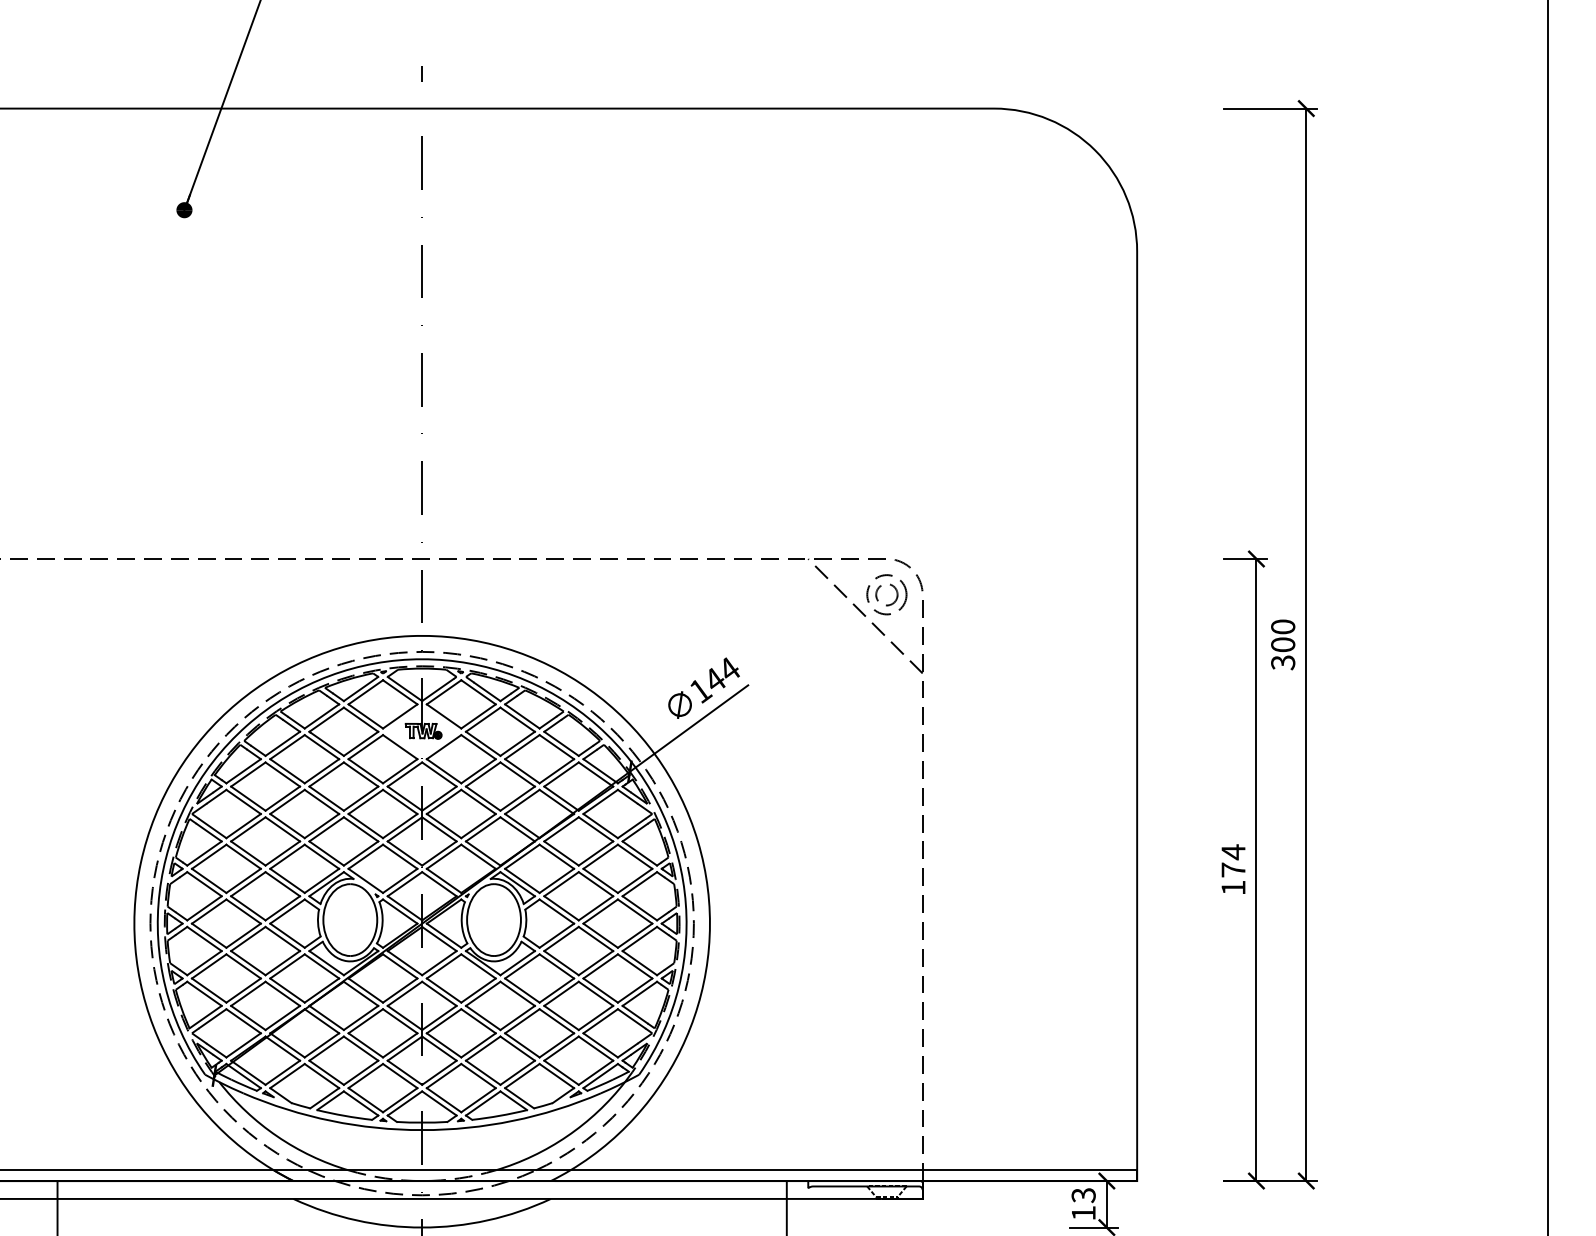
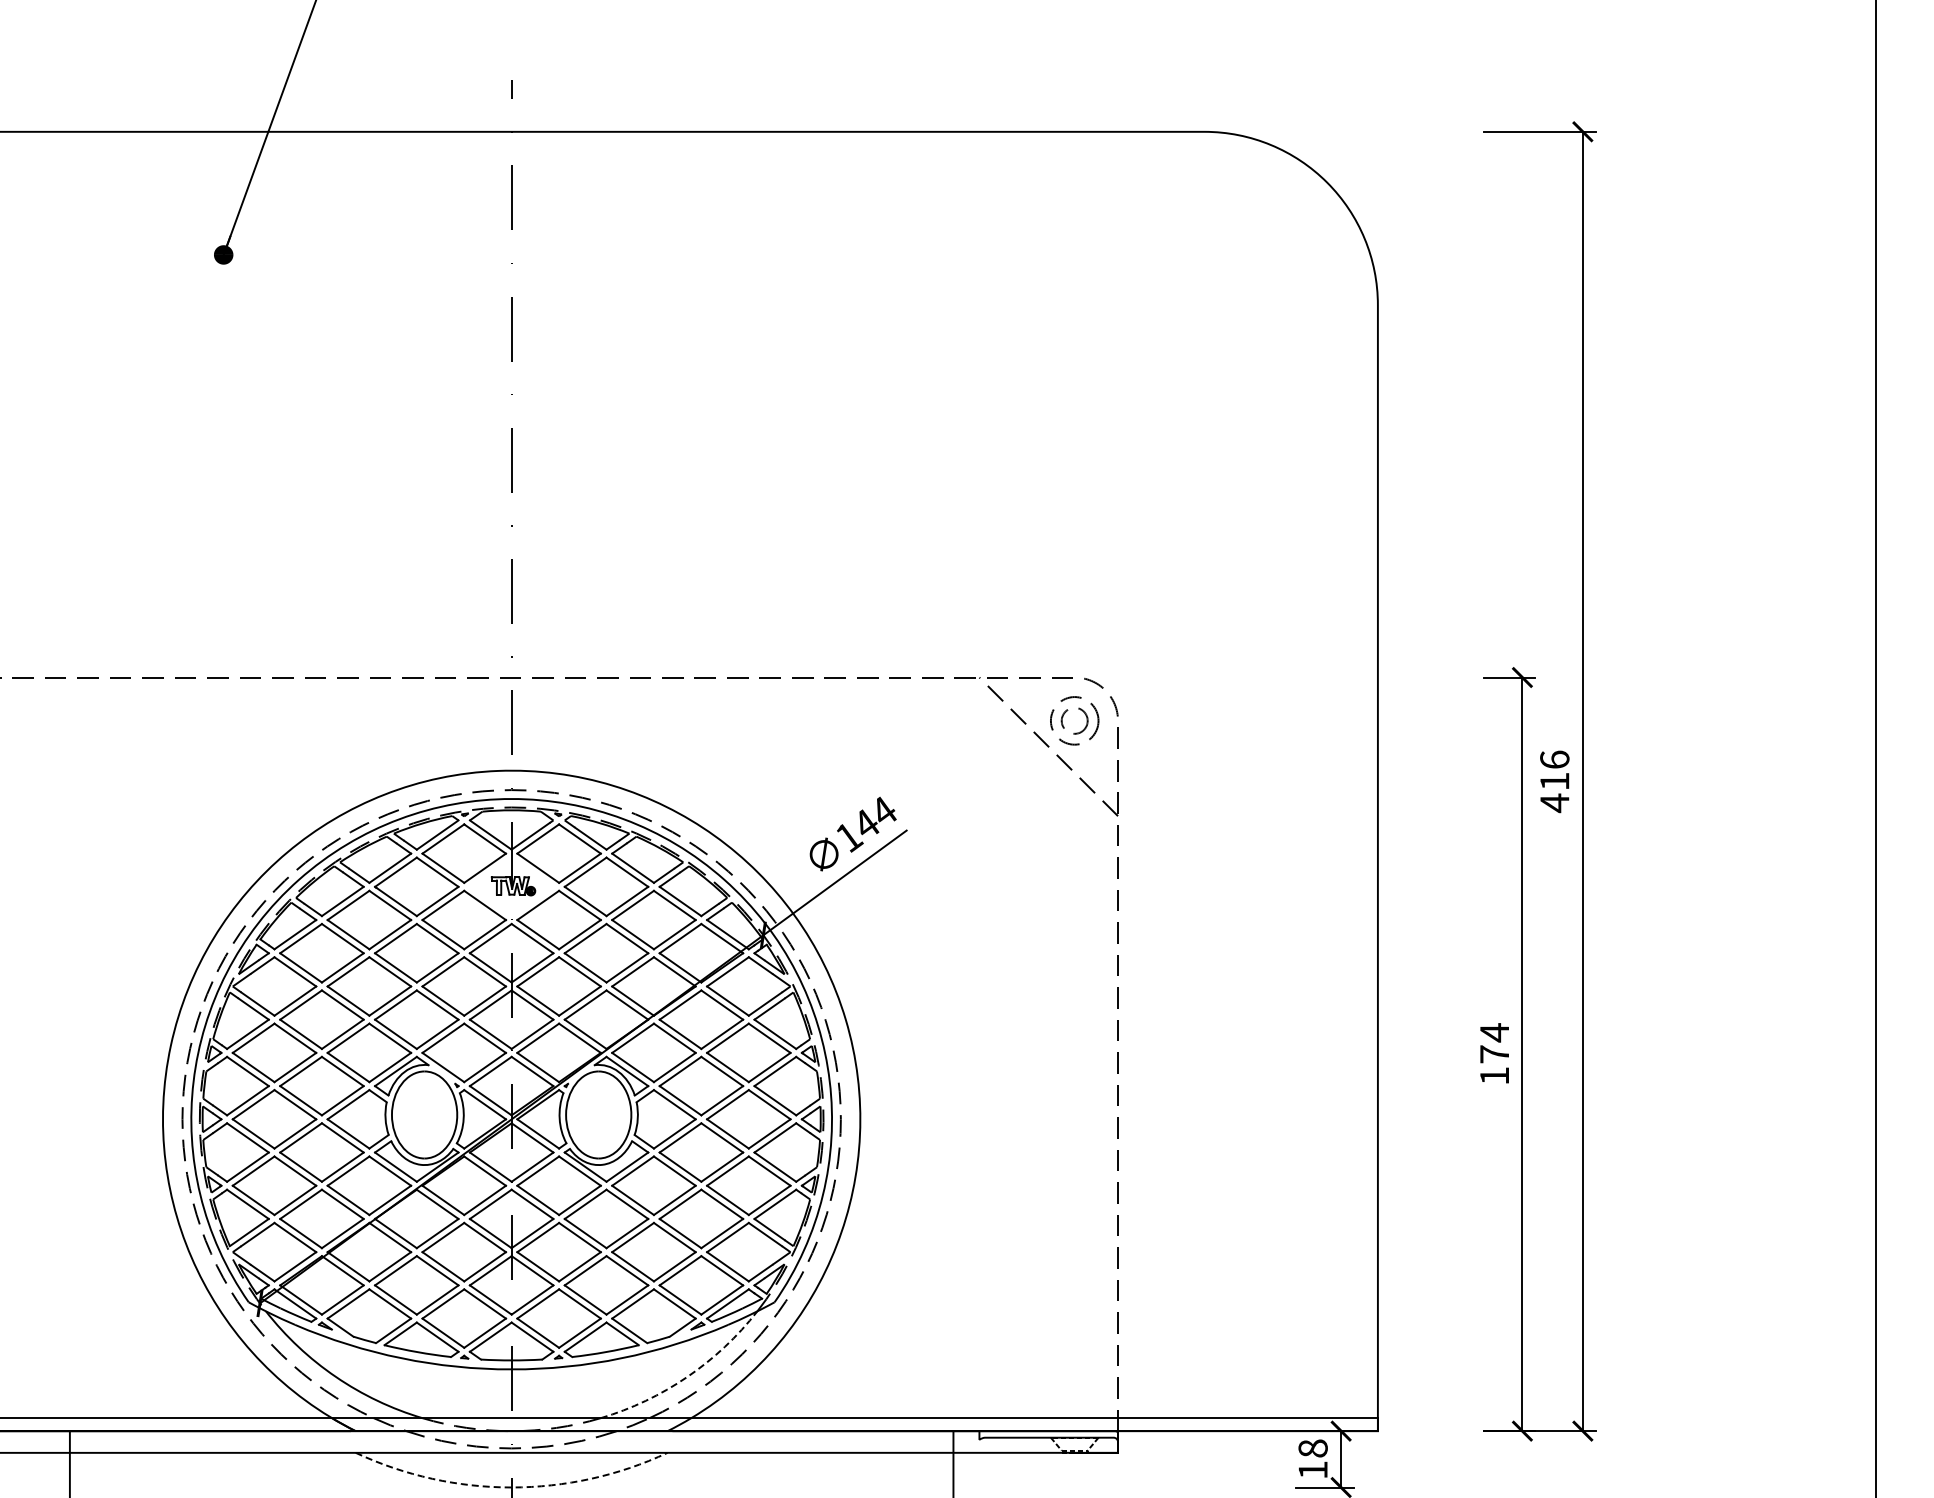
text: (1282, 644) -> (1554, 781), 300 -> 416
arc: (567, 1135) -> (687, 1376), solid -> dashed
text: (1083, 1195) -> (1312, 1448), 13 -> 18
arc: (422, 1227) -> (511, 1487), solid -> dashed

